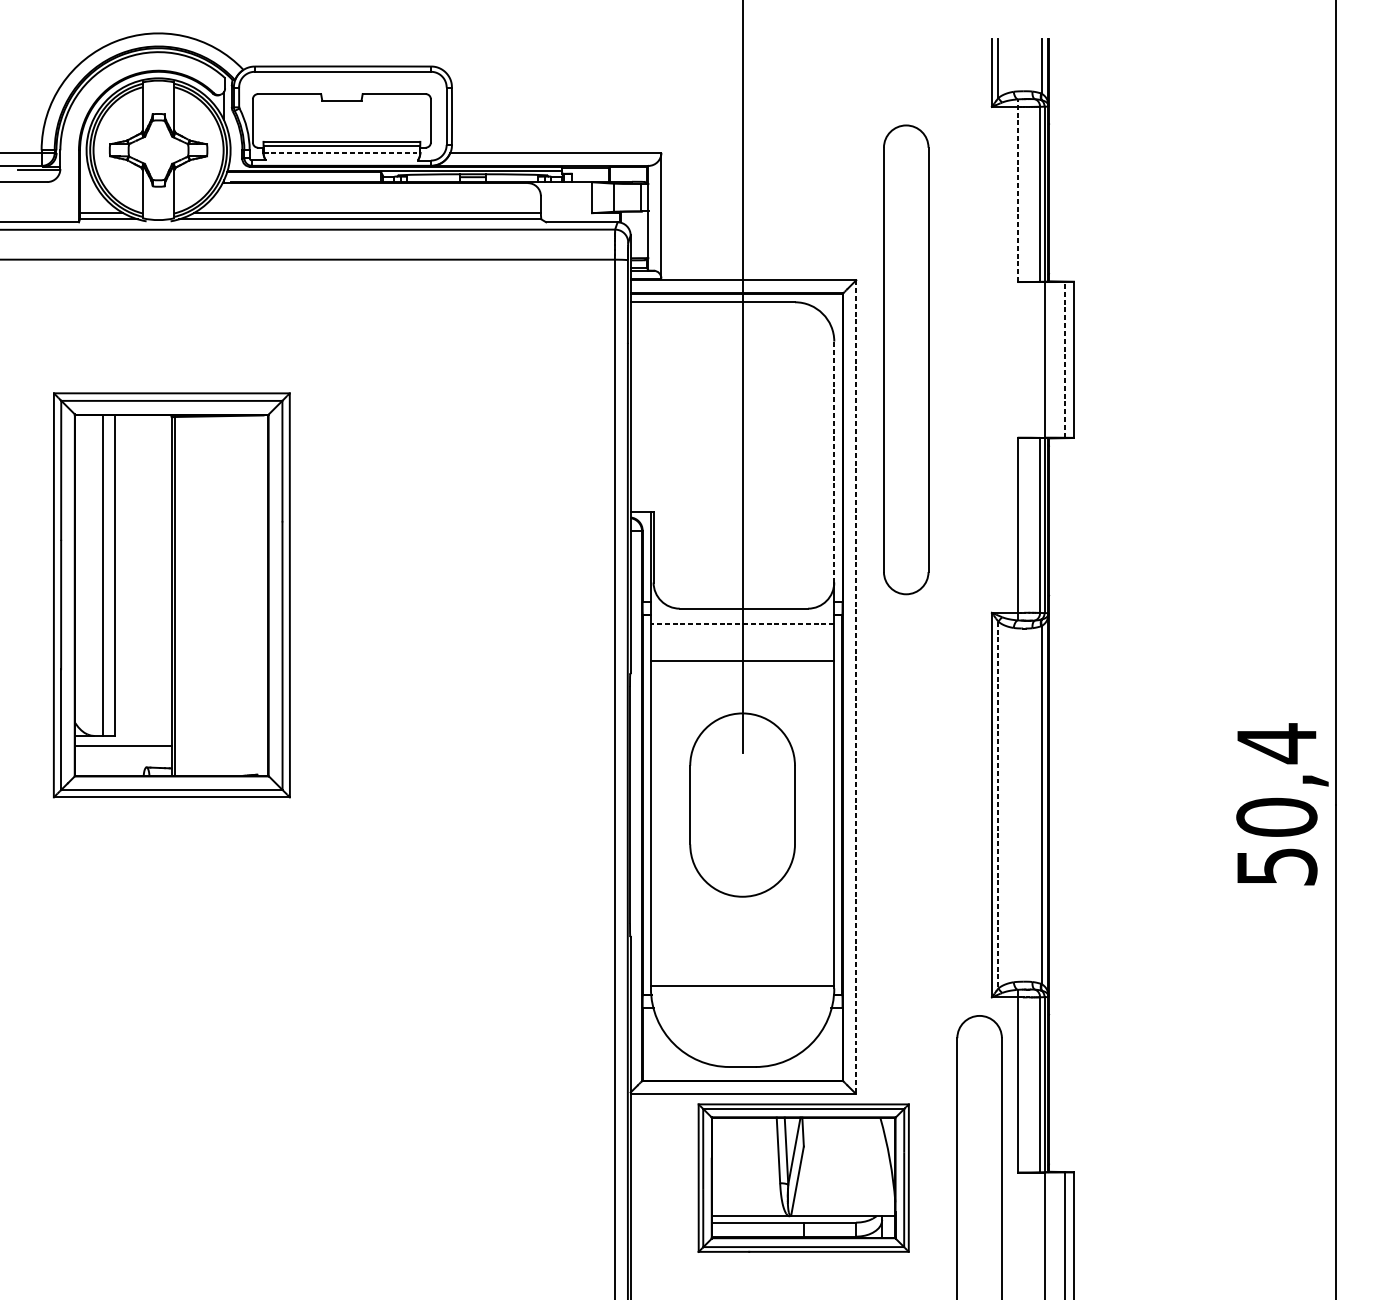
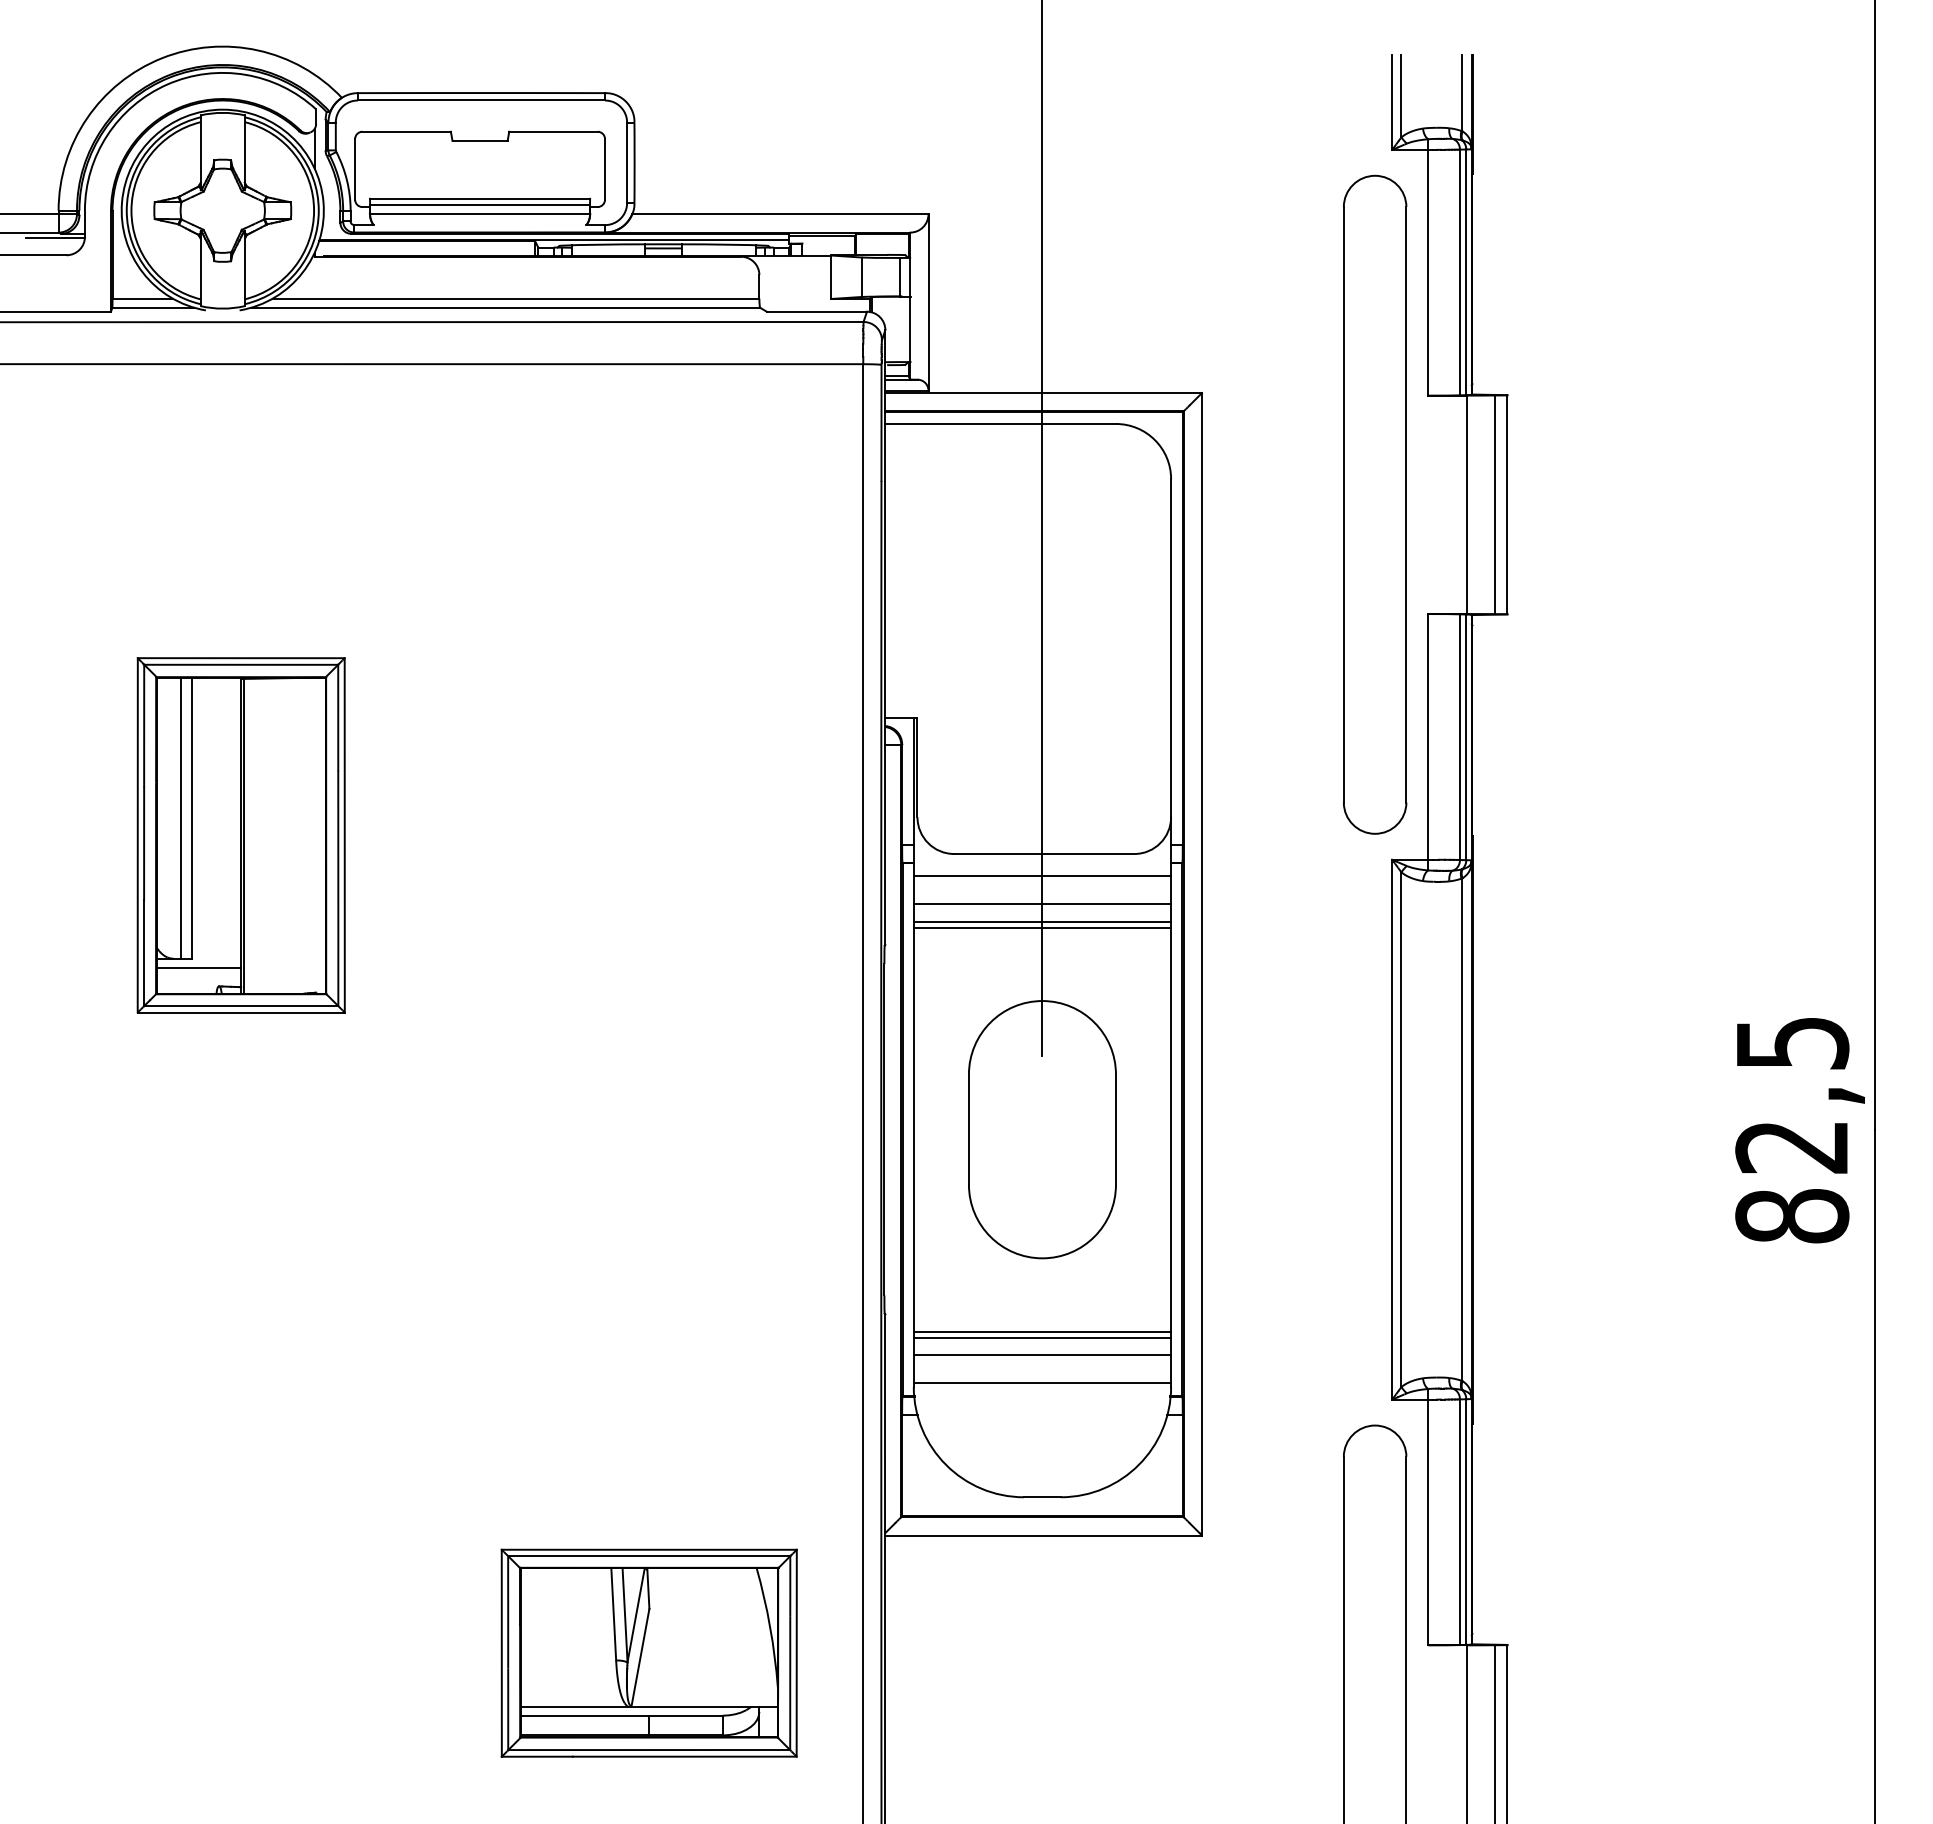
line: (342, 152) -> (480, 213), dashed -> solid
line: (1017, 190) -> (1428, 266), dashed -> solid
part: (906, 359) -> (1375, 504), moved
line: (1064, 359) -> (1494, 504), dashed -> solid
line: (834, 461) -> (1171, 647), dashed -> solid
part: (171, 595) -> (240, 835), size x0.62
line: (742, 624) -> (1042, 876), dashed -> solid
line: (742, 644) -> (1042, 904), added
line: (742, 656) -> (1042, 921), added
line: (855, 687) -> (1201, 964), dashed -> solid
text: (1277, 804) -> (1792, 1128), 50,4 -> 82,5
line: (998, 805) -> (1401, 1130), dashed -> solid
line: (742, 948) -> (1042, 1331), added
line: (742, 953) -> (1042, 1337), added
line: (742, 965) -> (1042, 1355), added
part: (803, 1177) -> (648, 1652), moved

